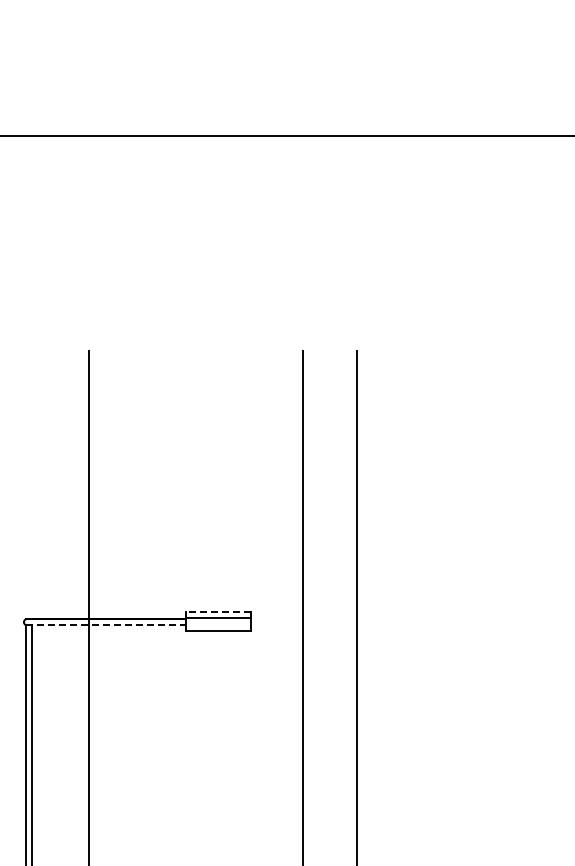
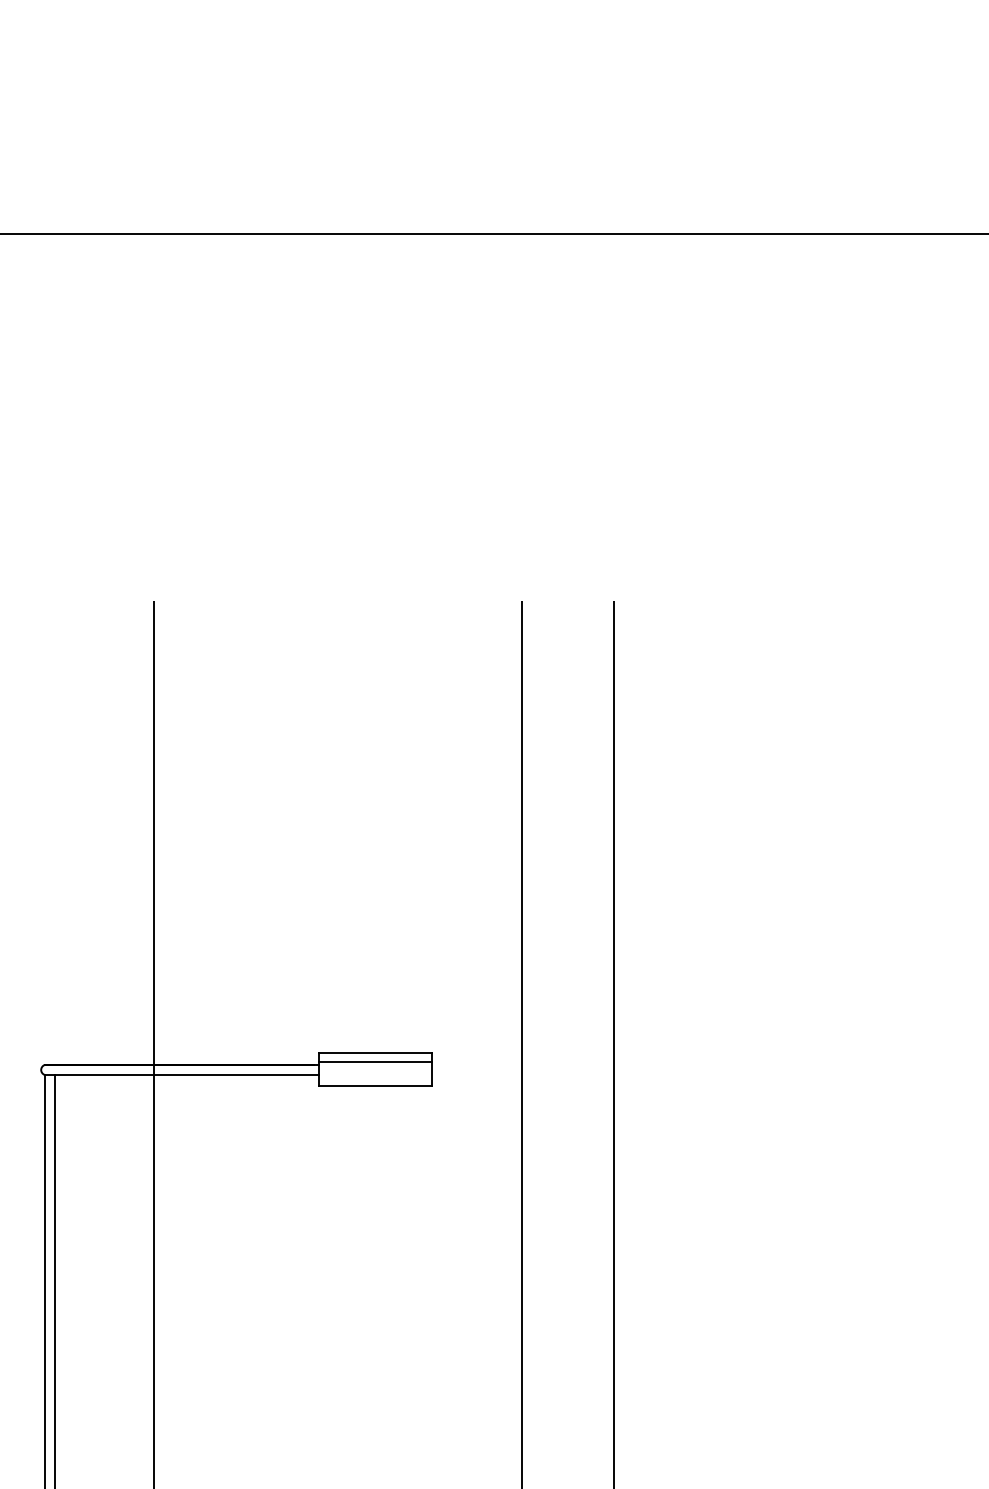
line: (218, 612) -> (375, 1053), dashed -> solid
line: (105, 625) -> (181, 1075), dashed -> solid

